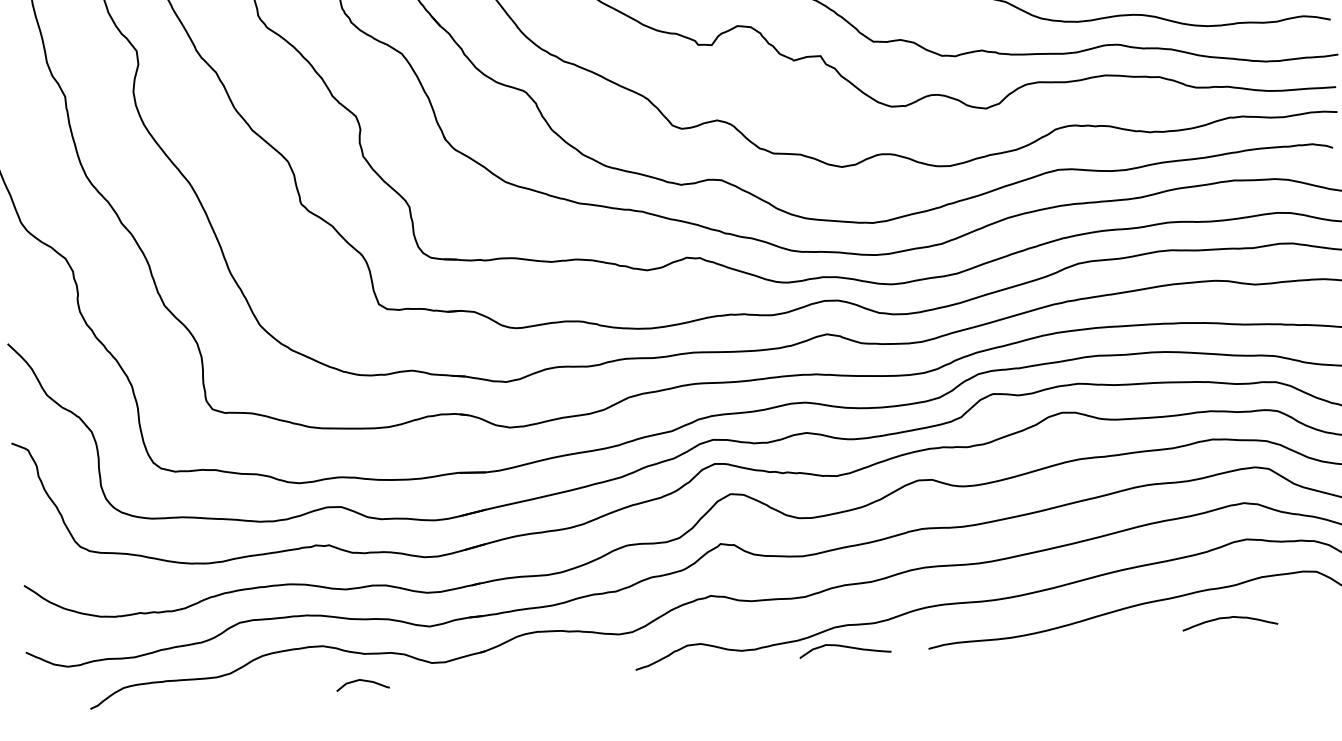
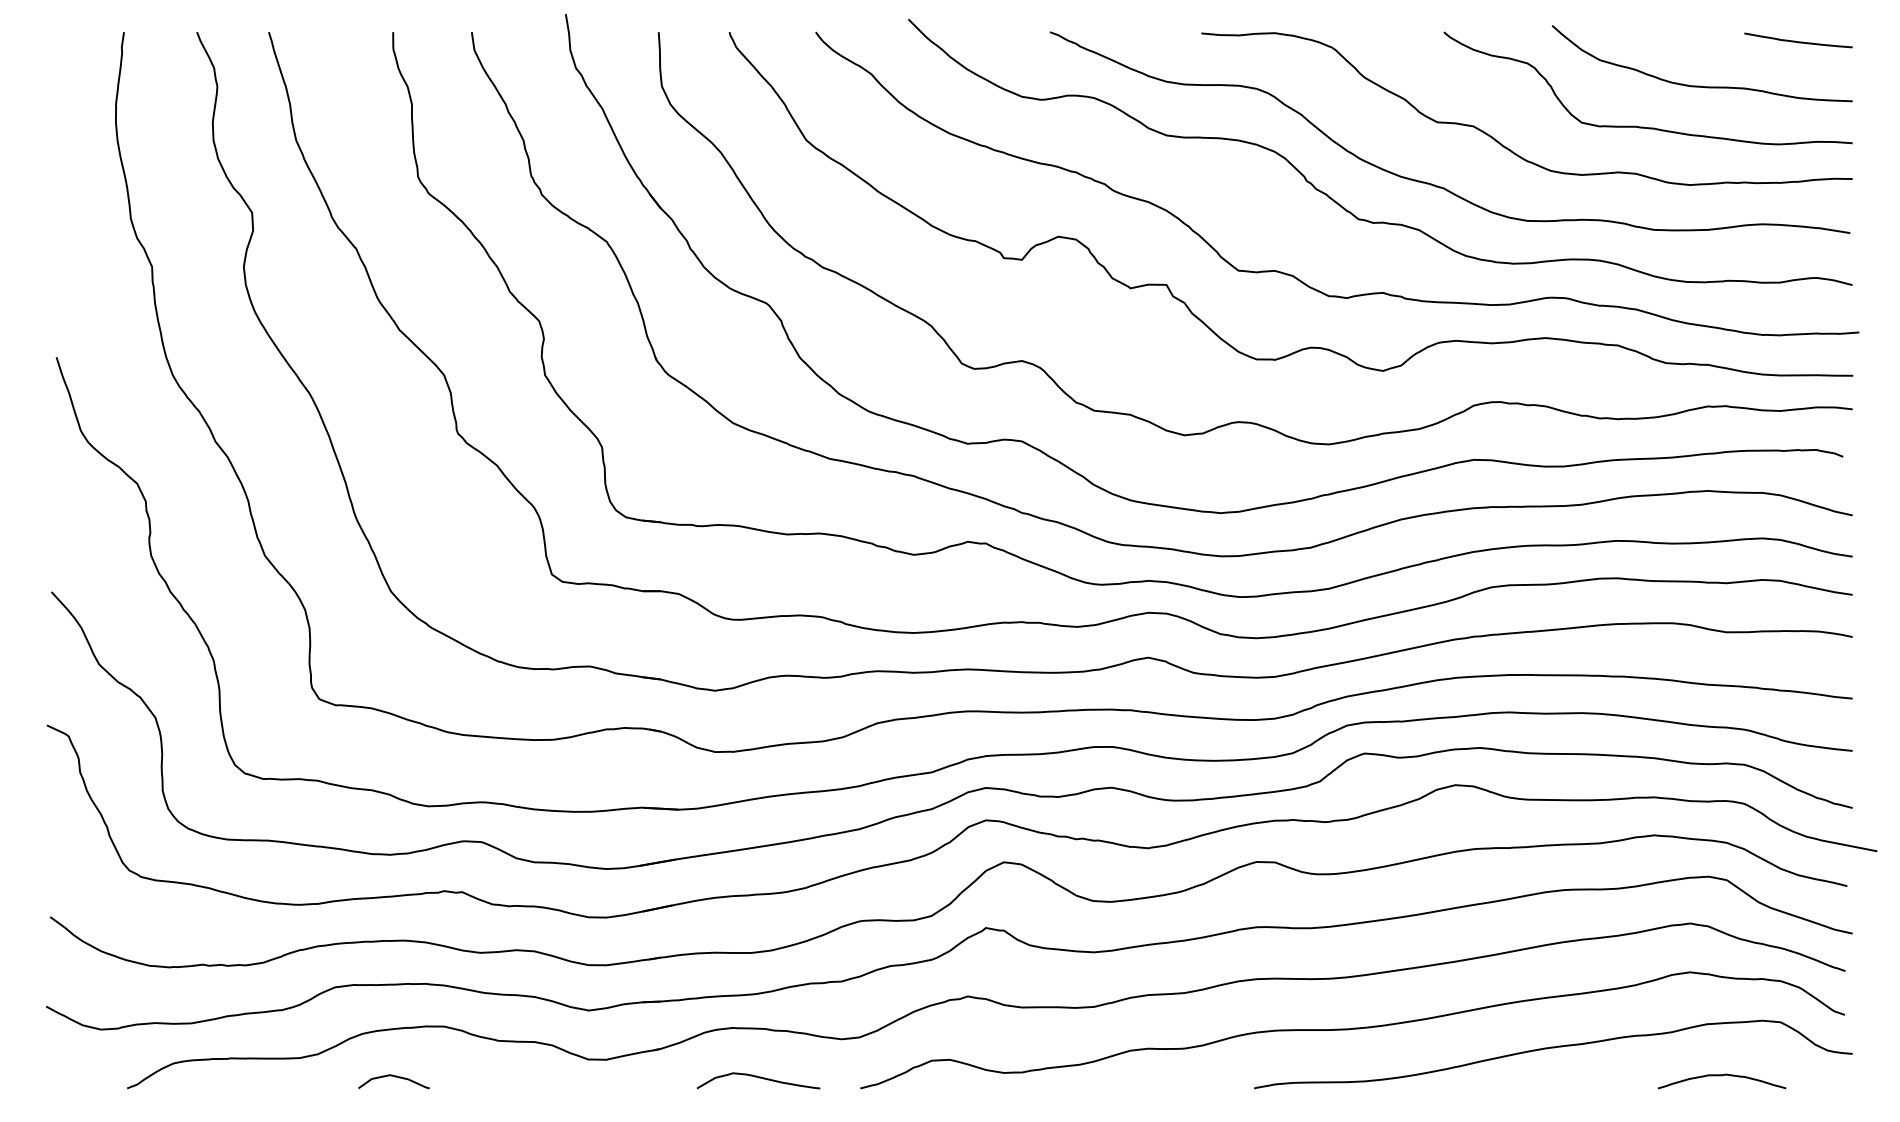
curve: (1229, 618) -> (1721, 1076), moved
curve: (845, 647) -> (759, 1078), moved
curve: (363, 681) -> (394, 1077), moved

